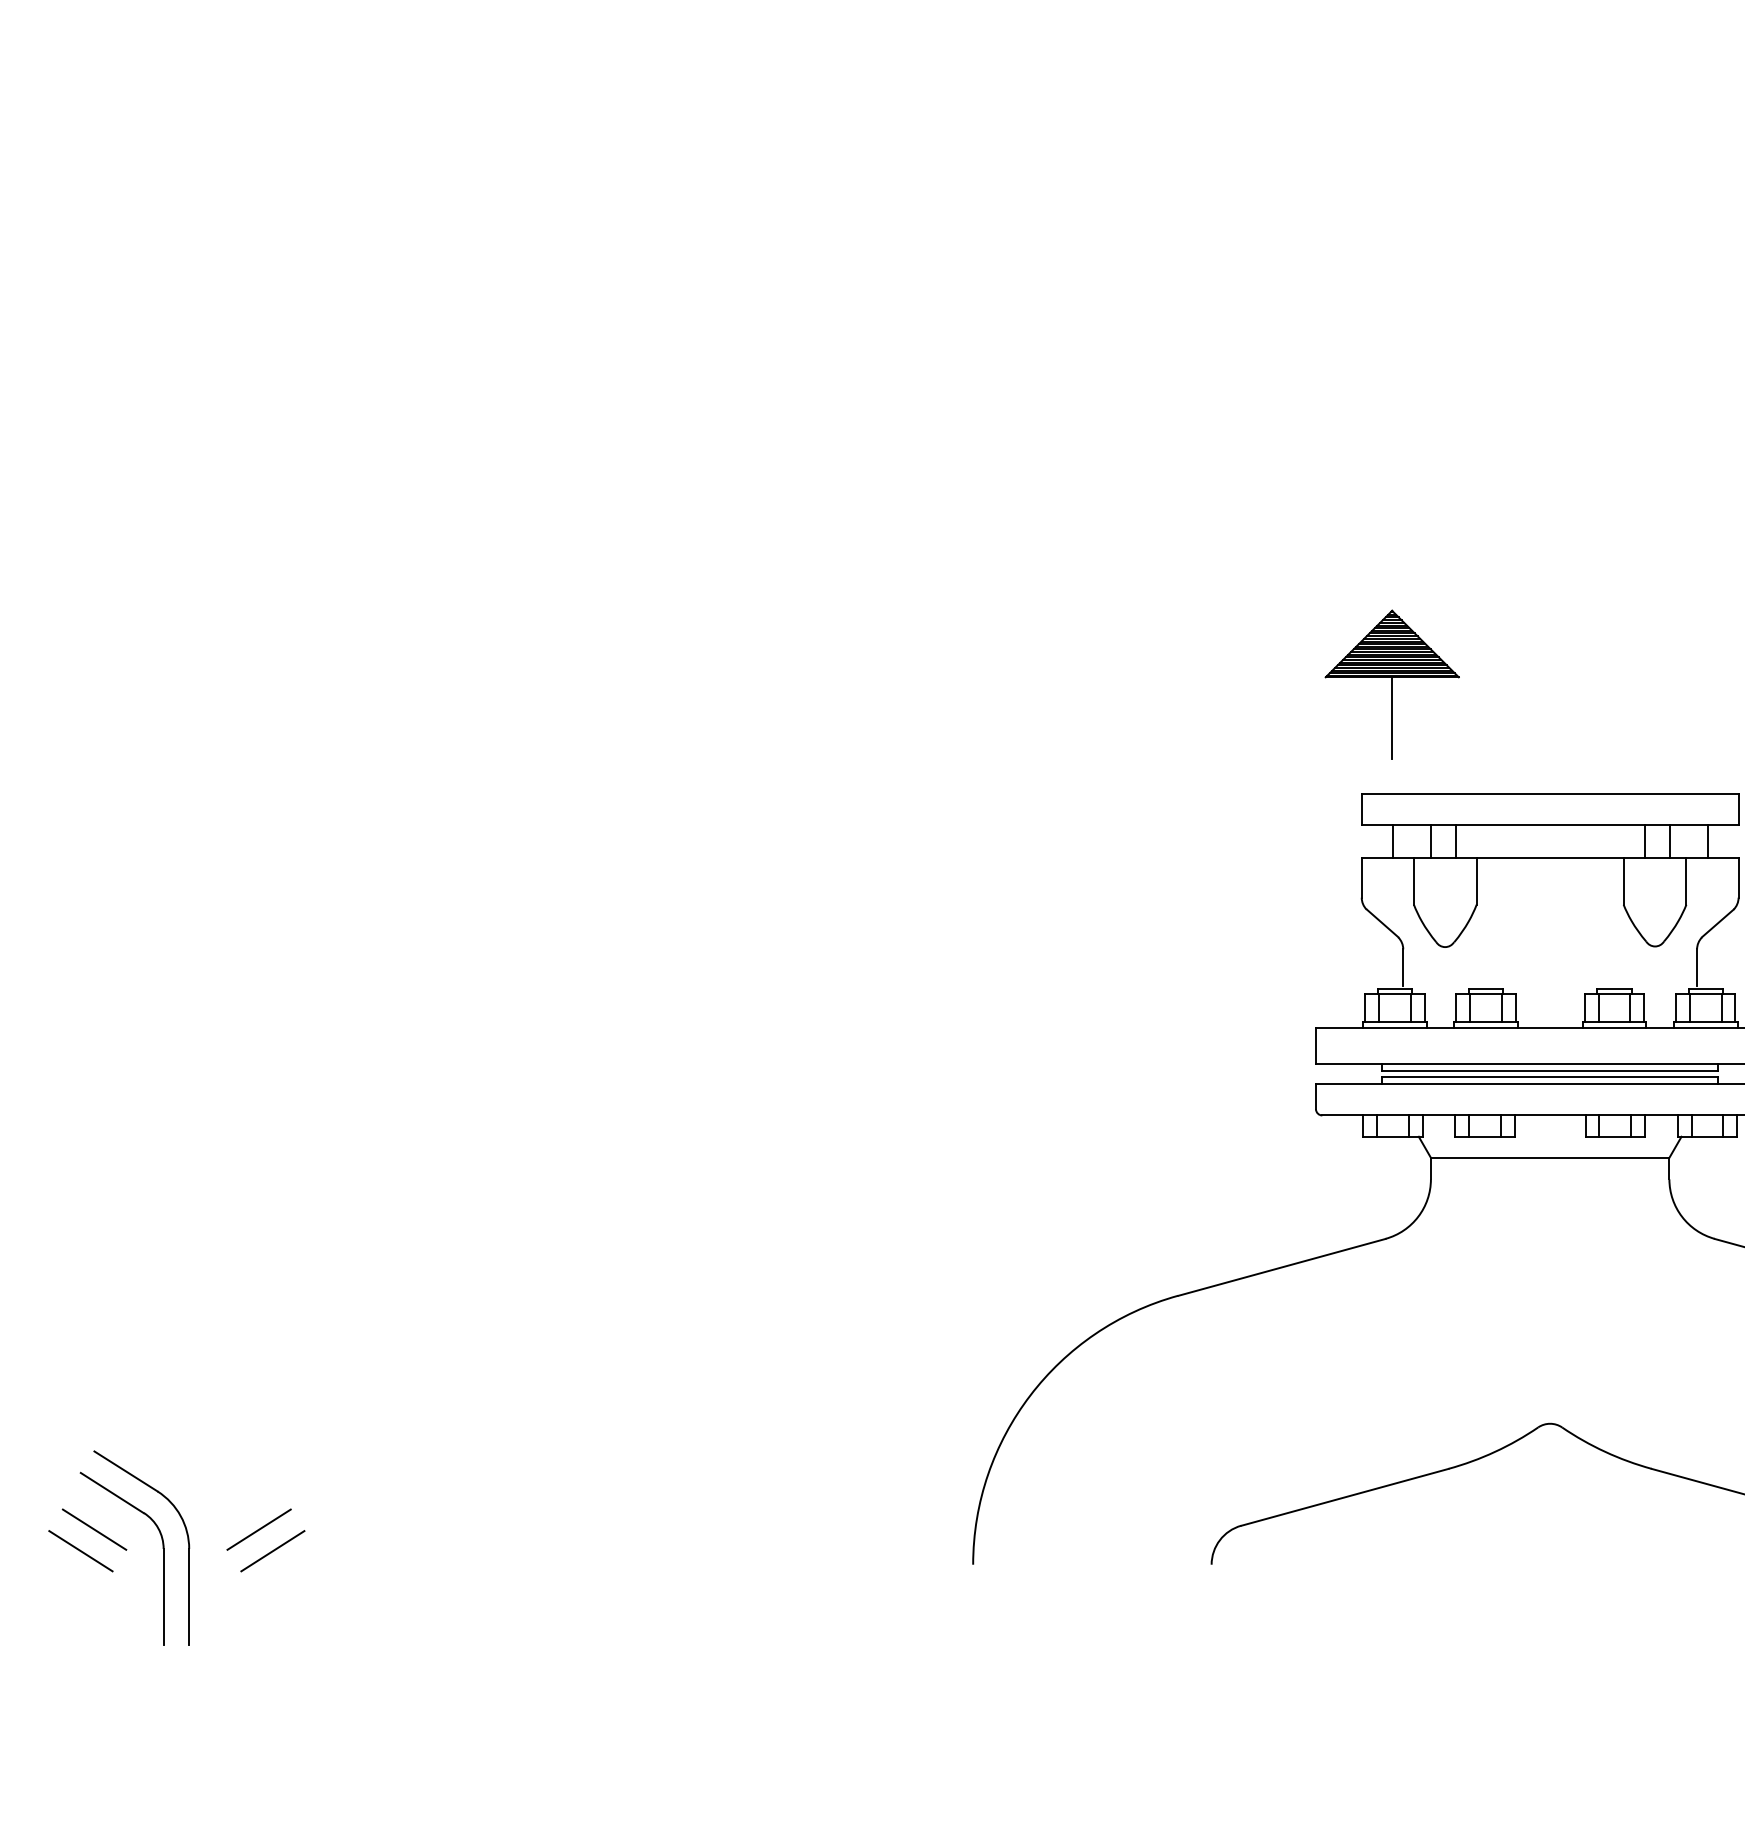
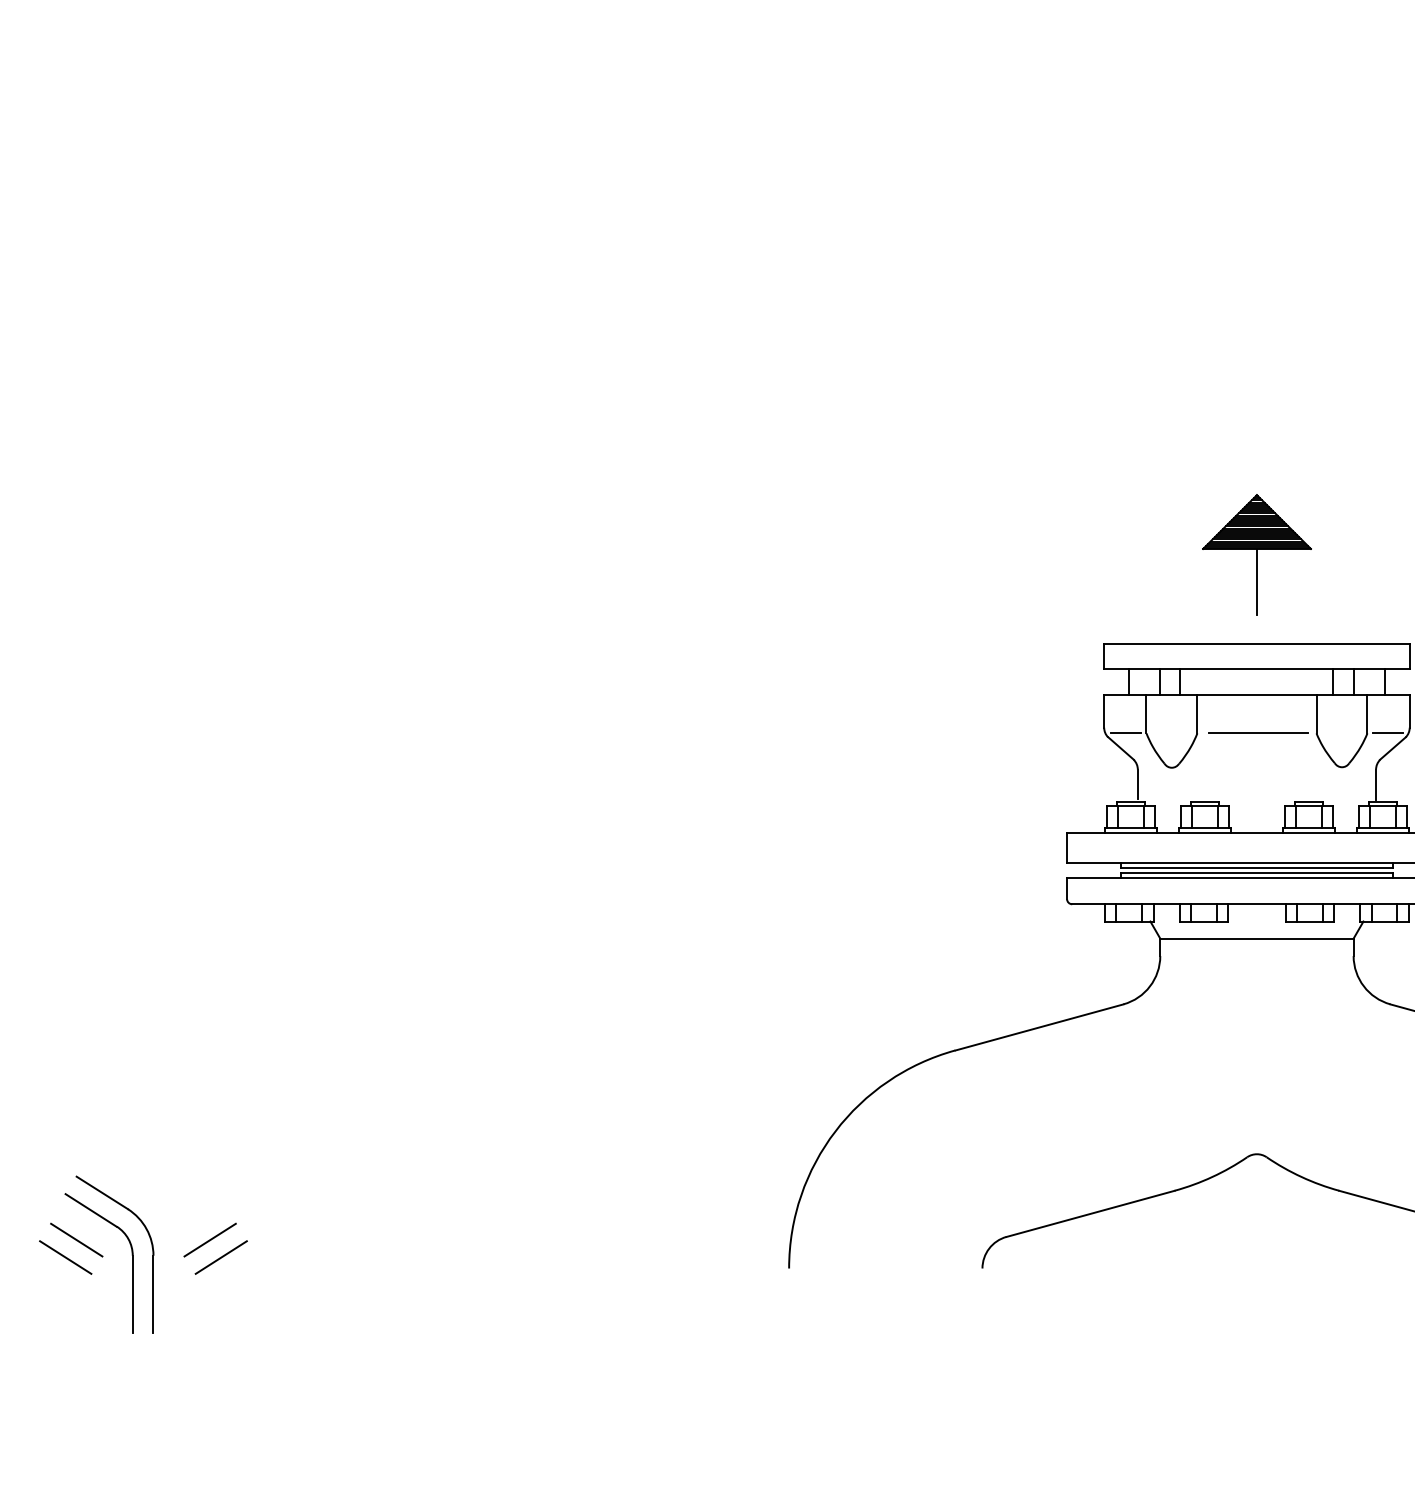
part: (1391, 684) -> (1256, 554), moved
line: (1388, 904) -> (1125, 733), added
line: (1551, 904) -> (1258, 733), added
line: (1711, 904) -> (1387, 733), added

